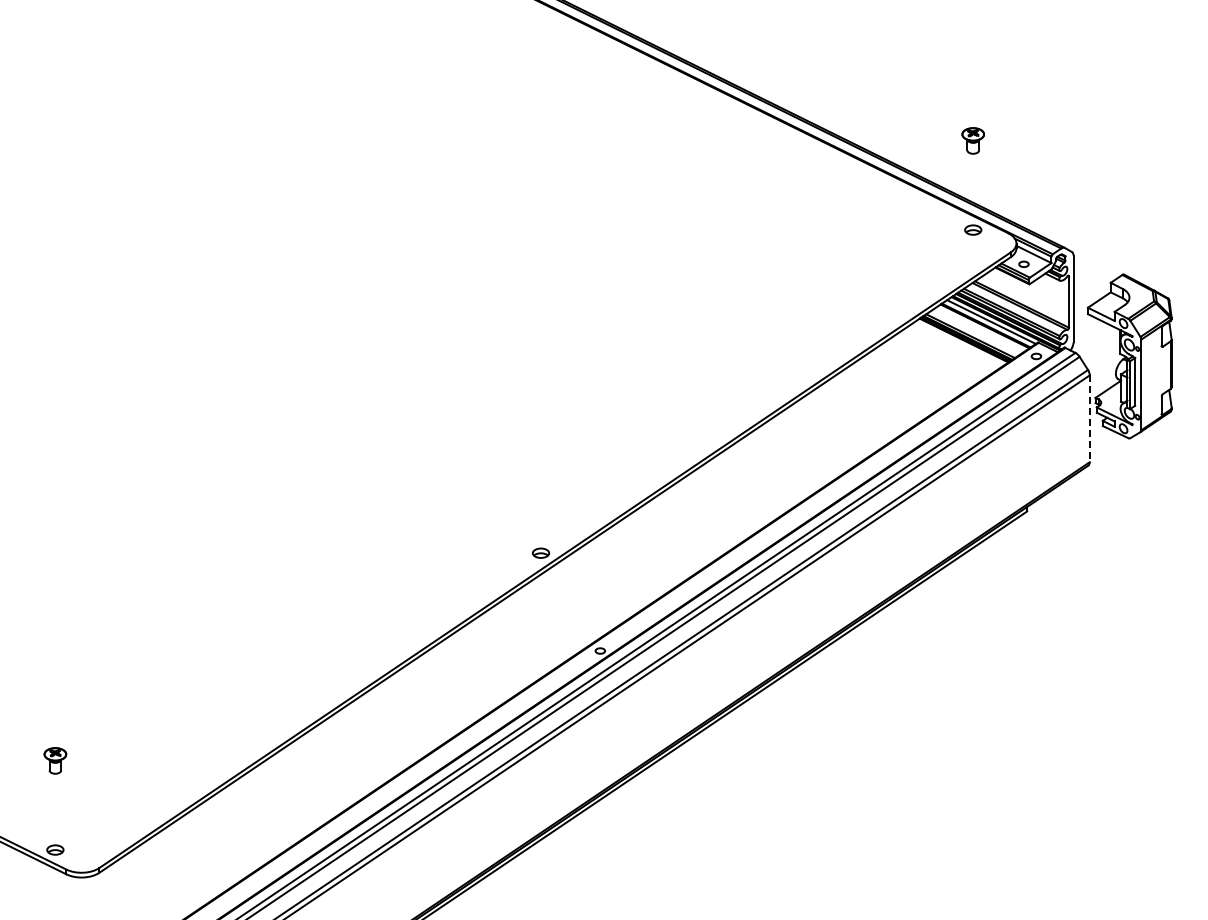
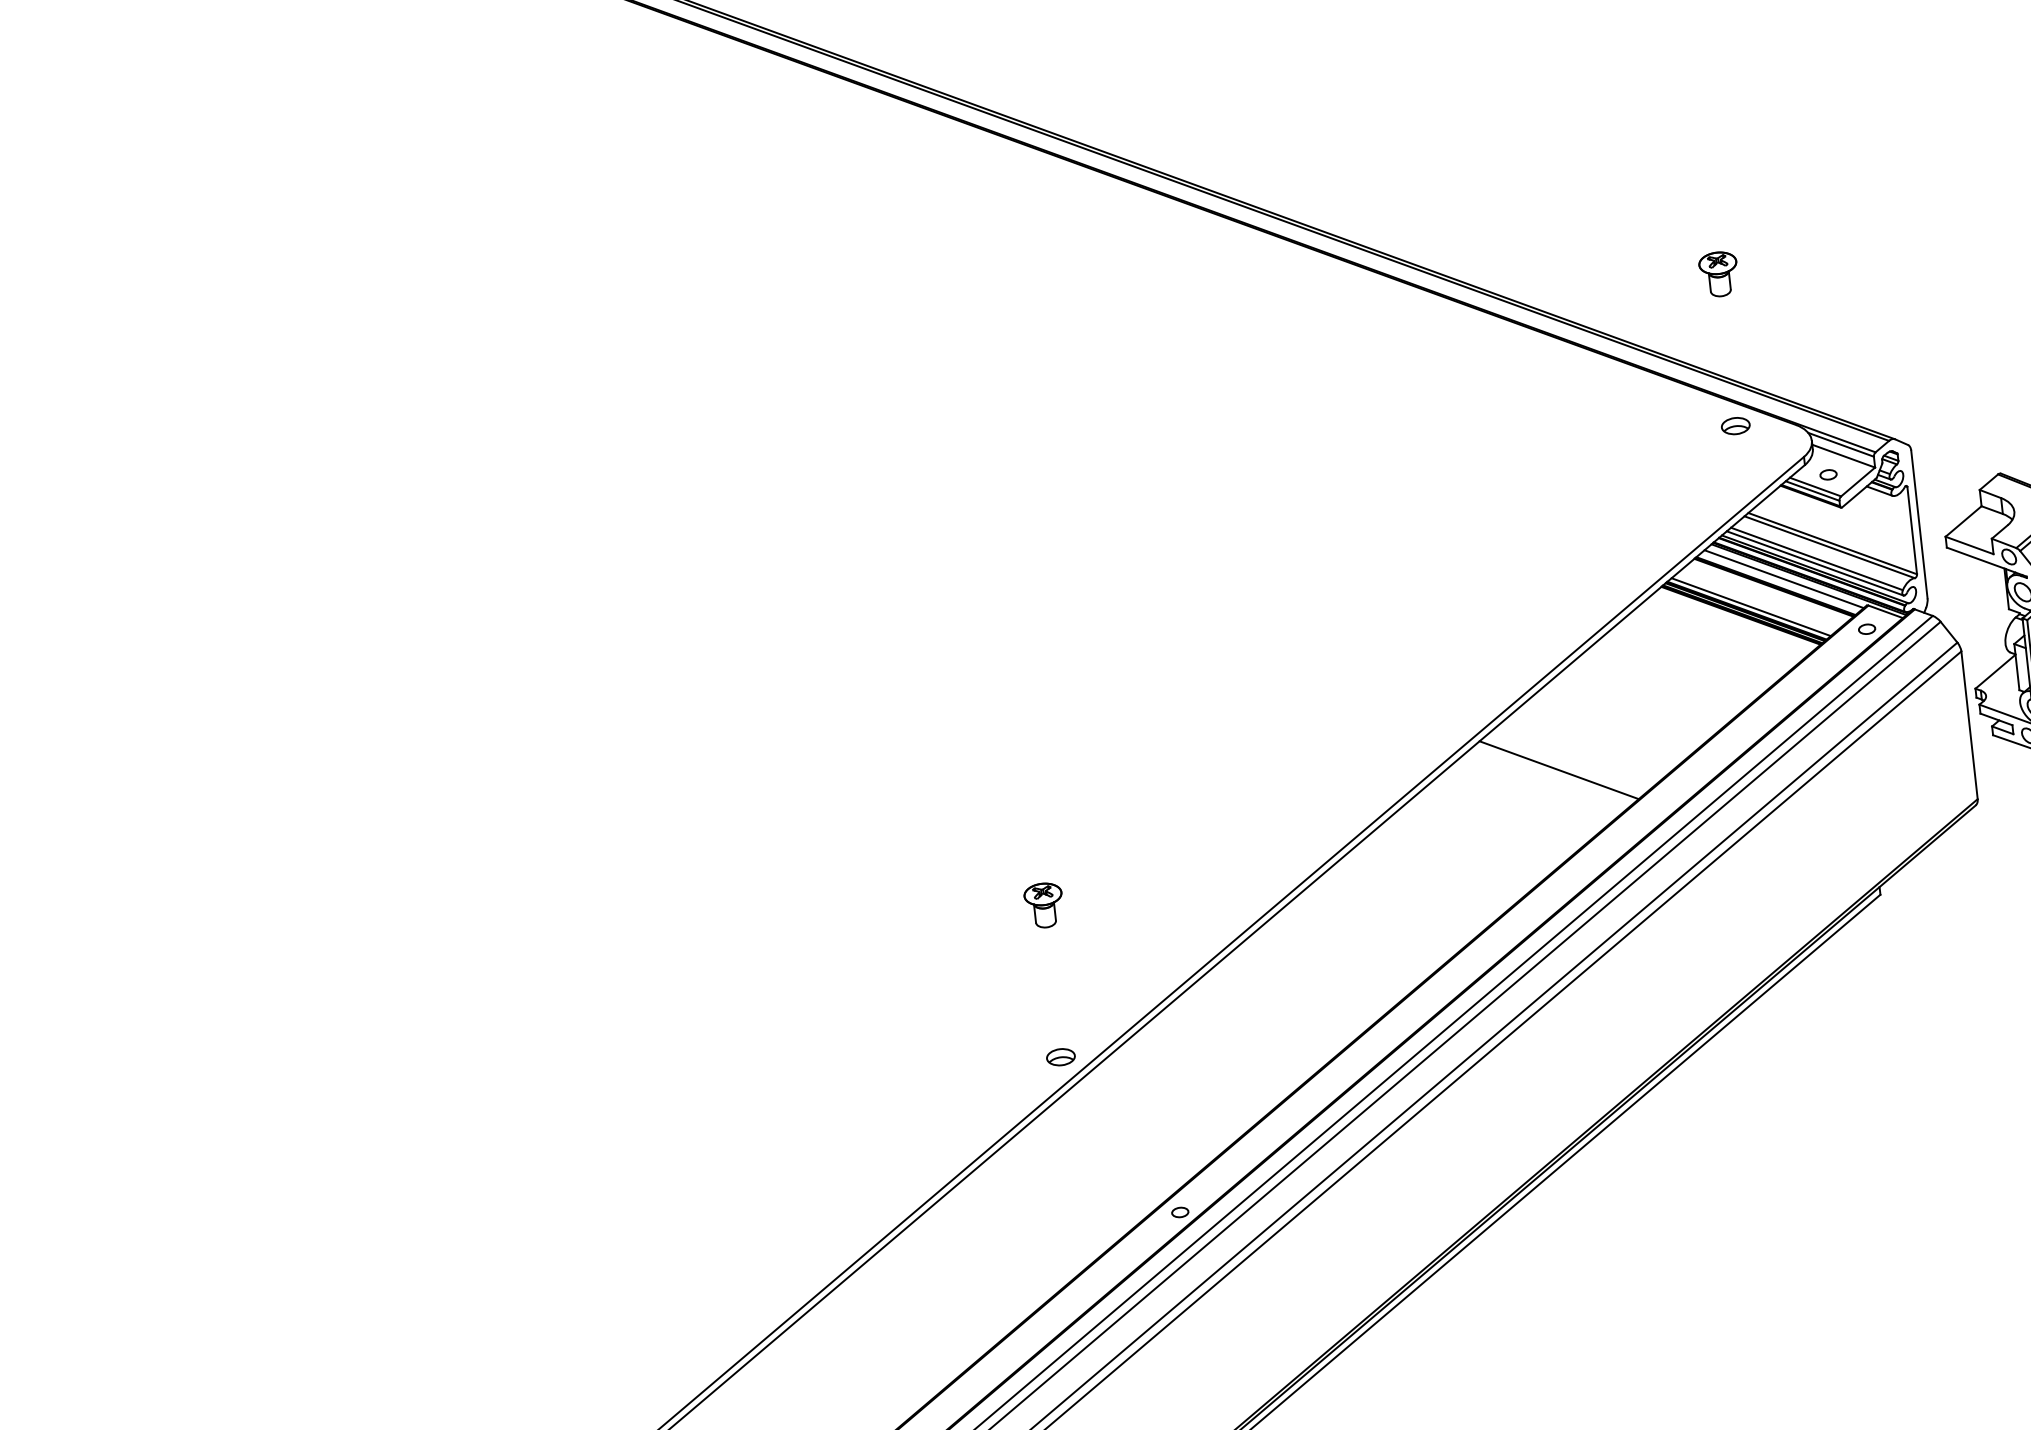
line: (848, 418) -> (1558, 770), added
line: (1089, 419) -> (1969, 726), dashed -> solid
part: (540, 463) -> (1043, 904), added

